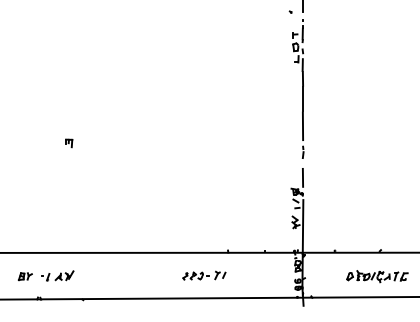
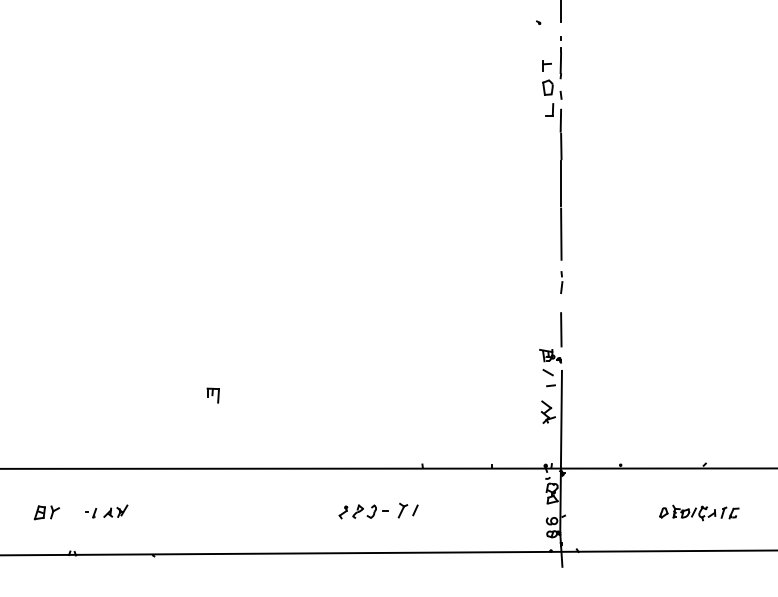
part: (69, 143) -> (213, 395), moved
part: (57, 275) -> (106, 510), size x0.7
part: (377, 276) -> (699, 512), size x0.7

